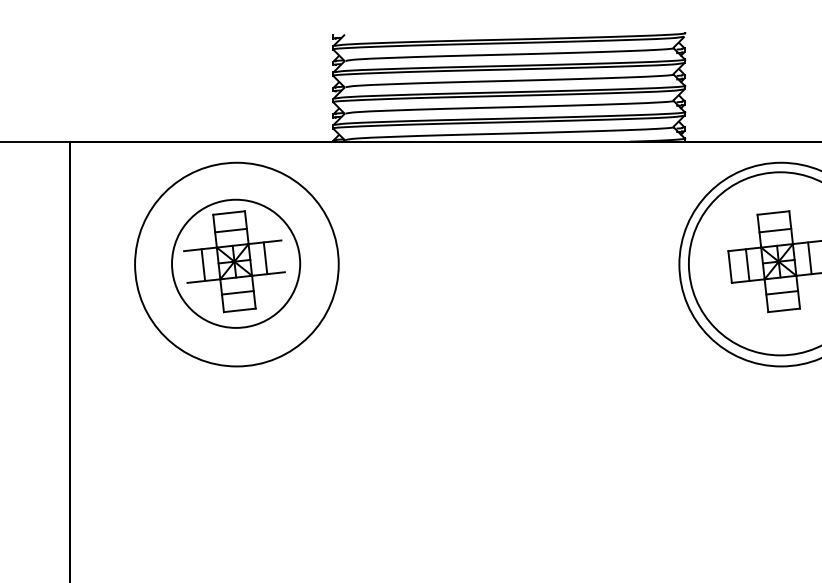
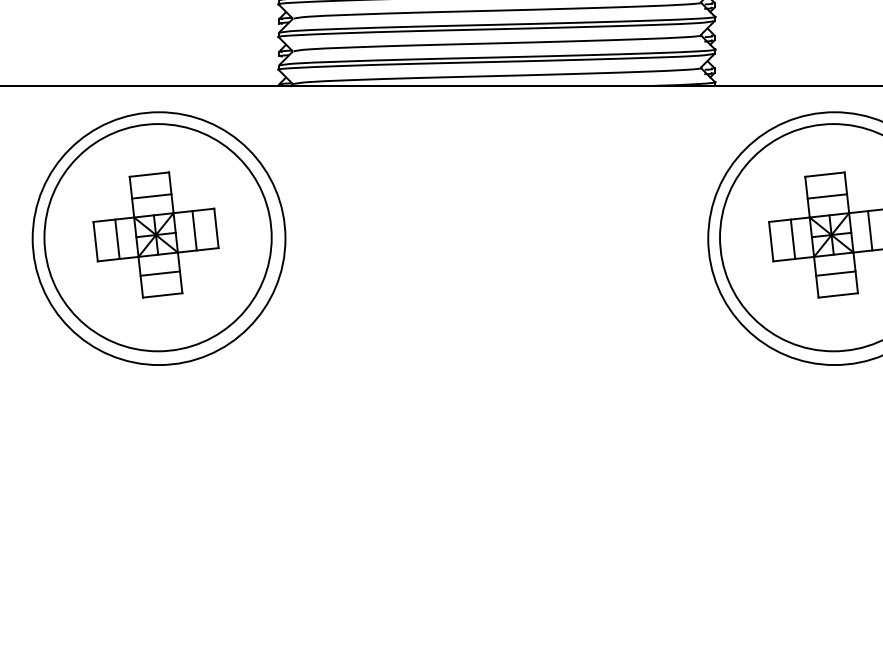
line: (282, 256) -> (215, 228), added
circle: (235, 263) -> (157, 237), size x1.43
line: (185, 266) -> (95, 240), added

